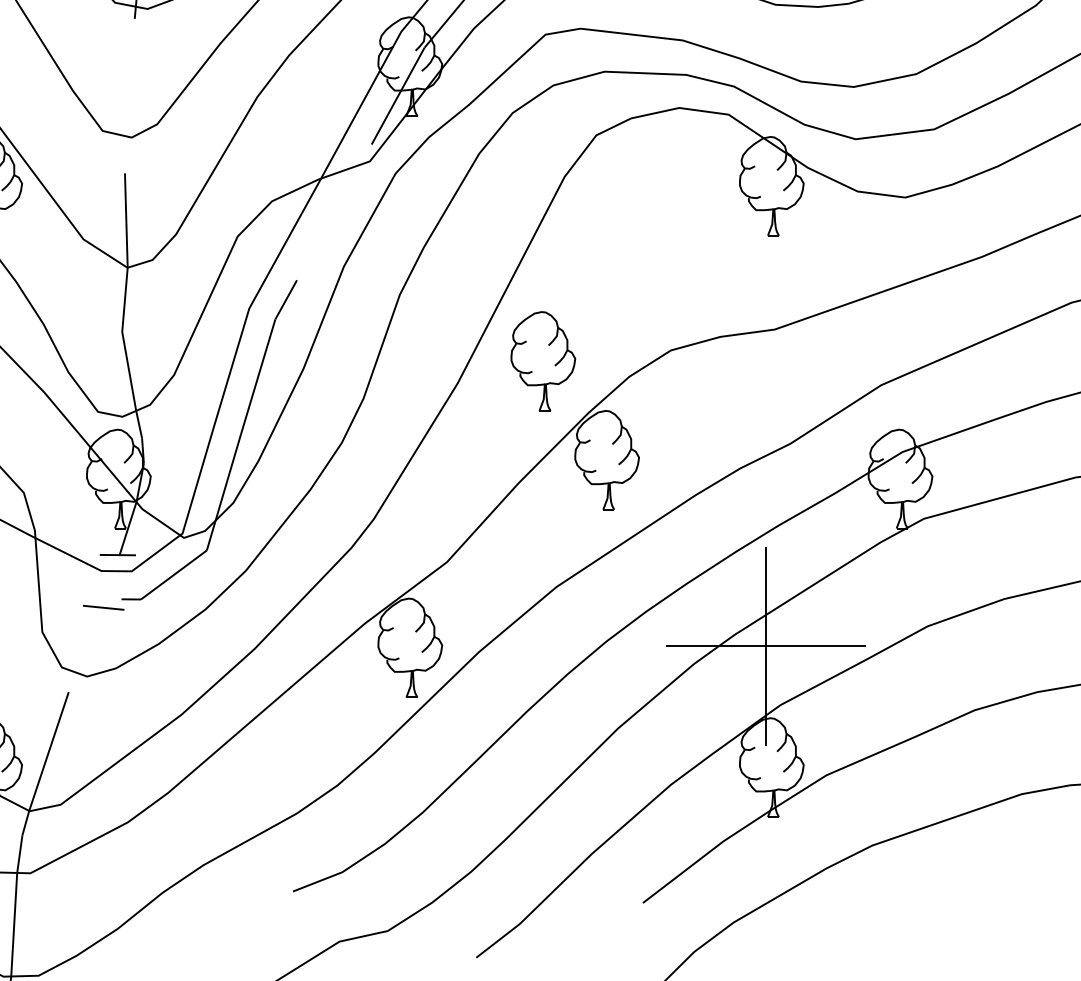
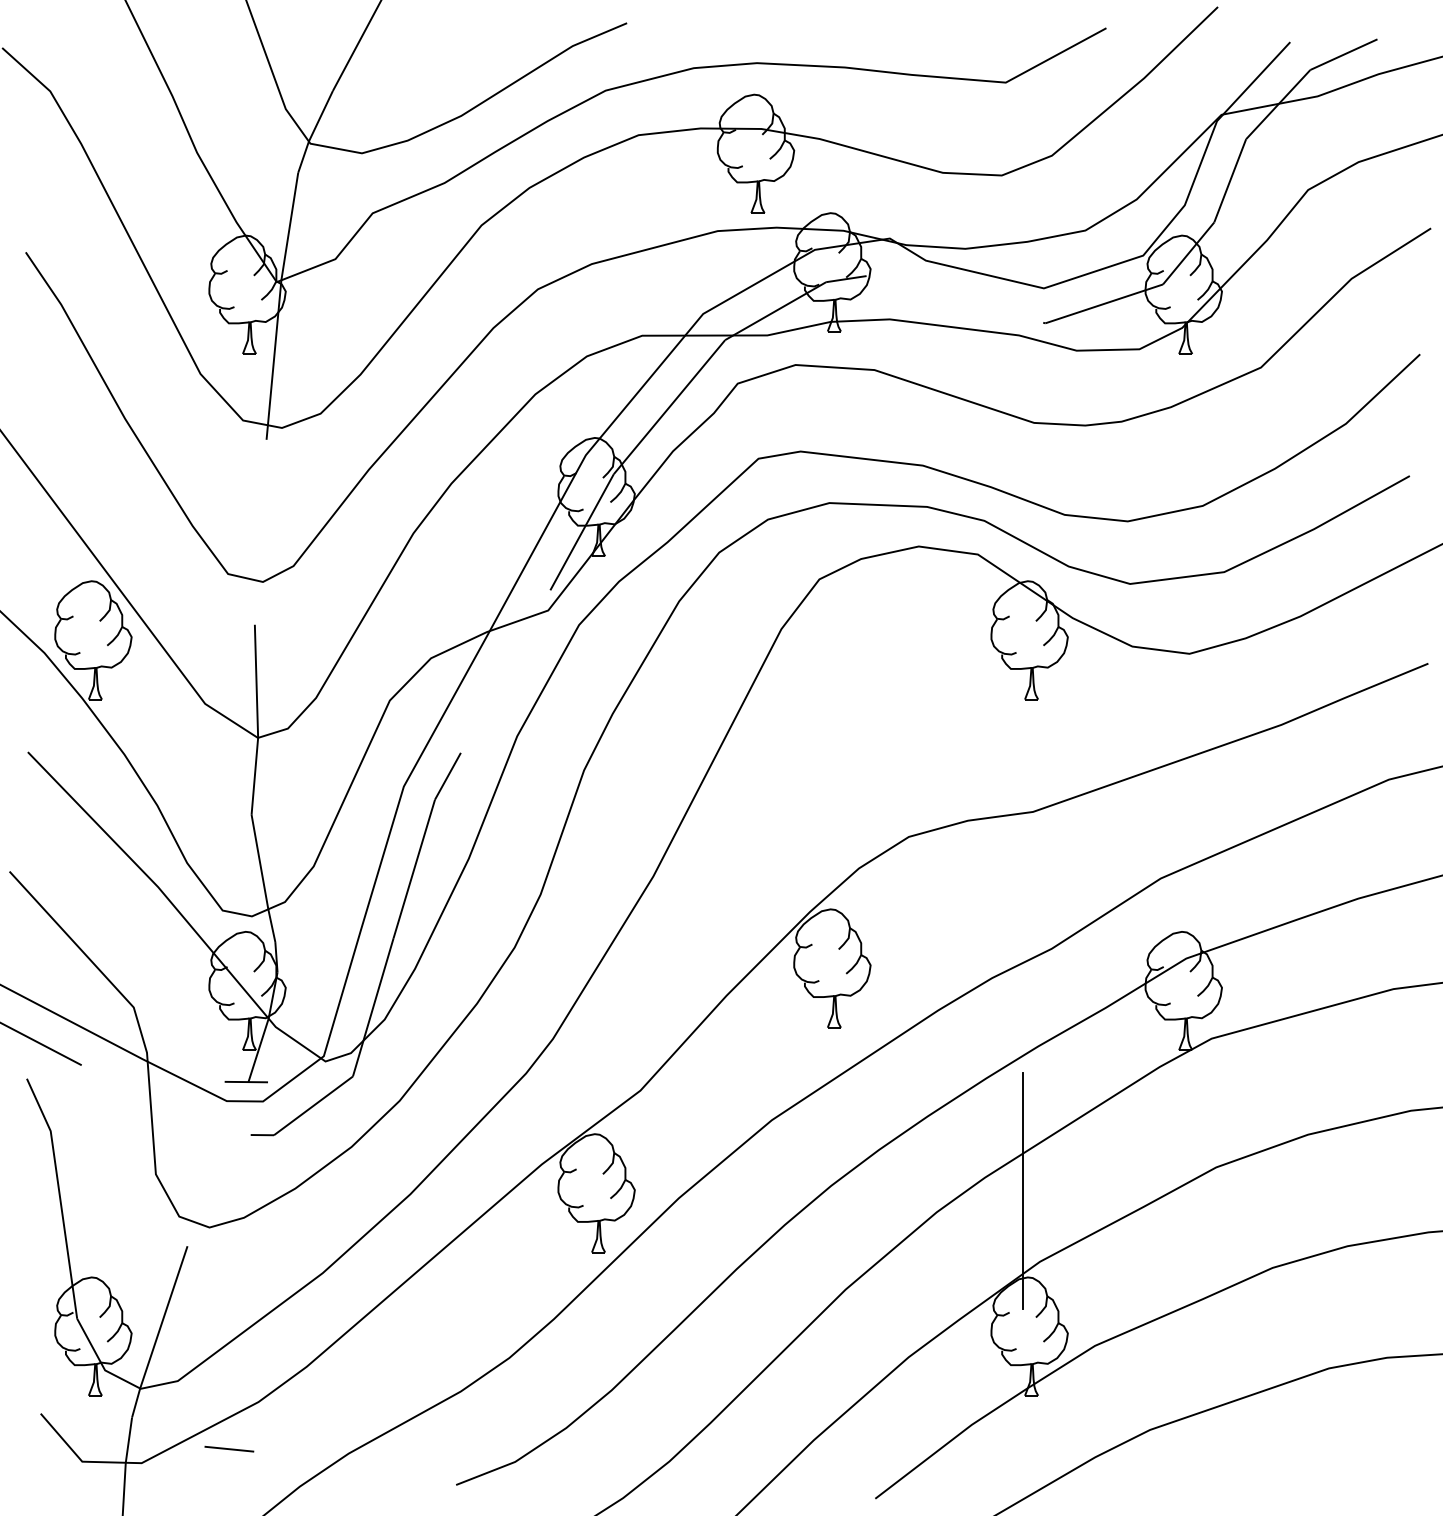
part: (542, 360) -> (755, 849), removed
line: (103, 607) -> (229, 1448), moved
line: (765, 646) -> (1022, 1191), removed

